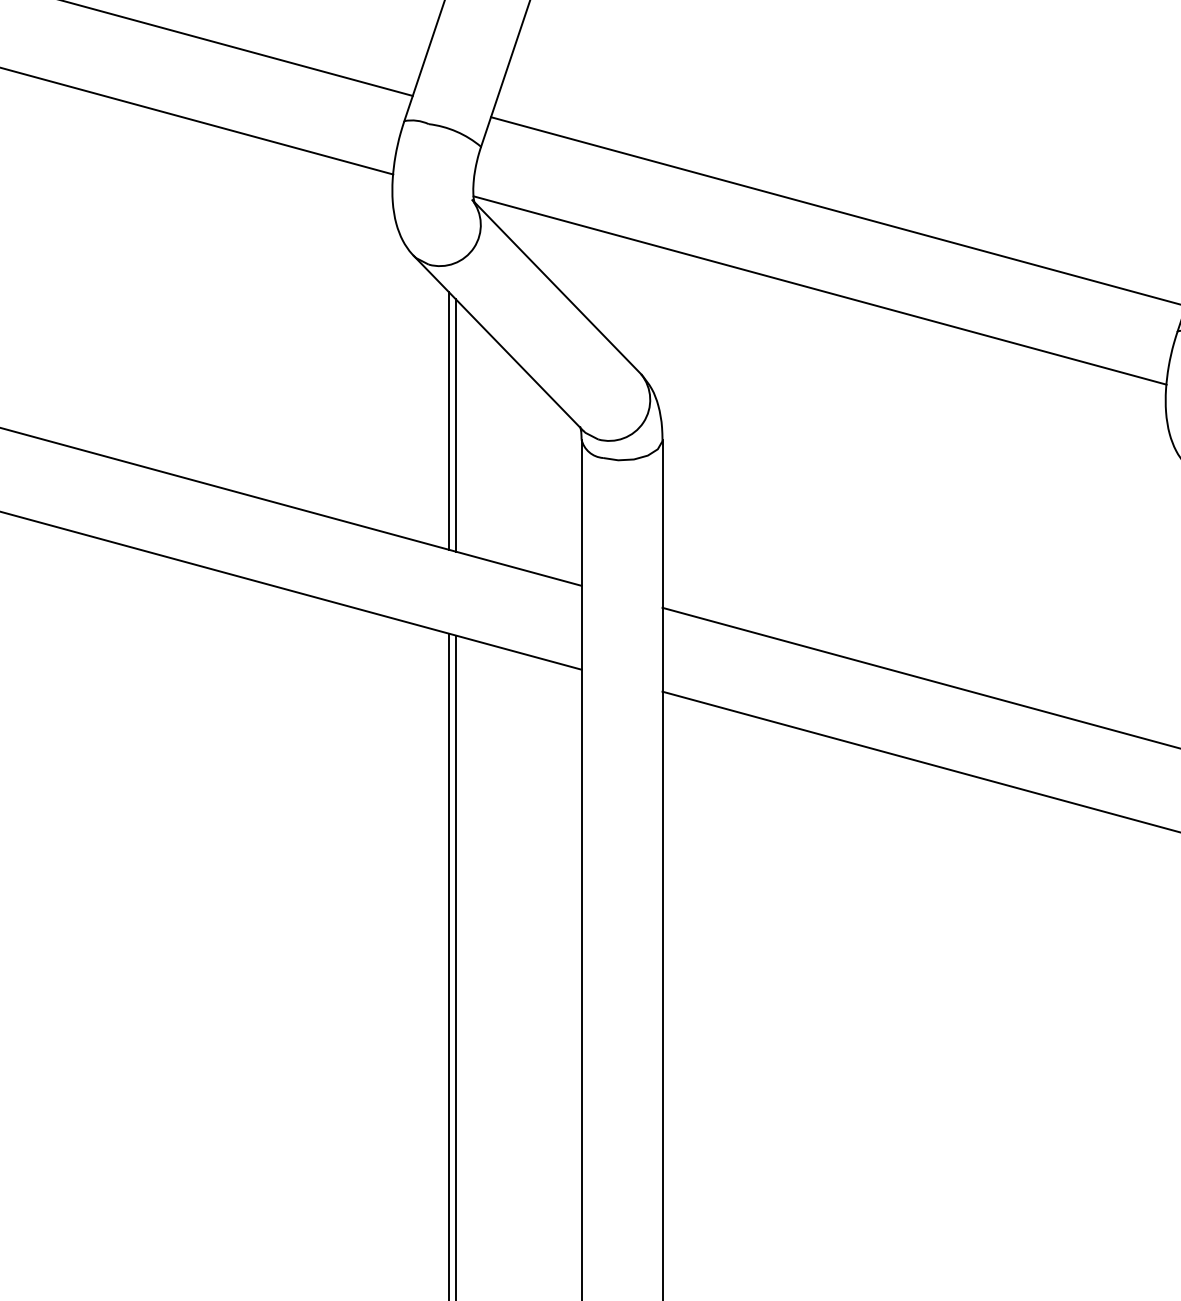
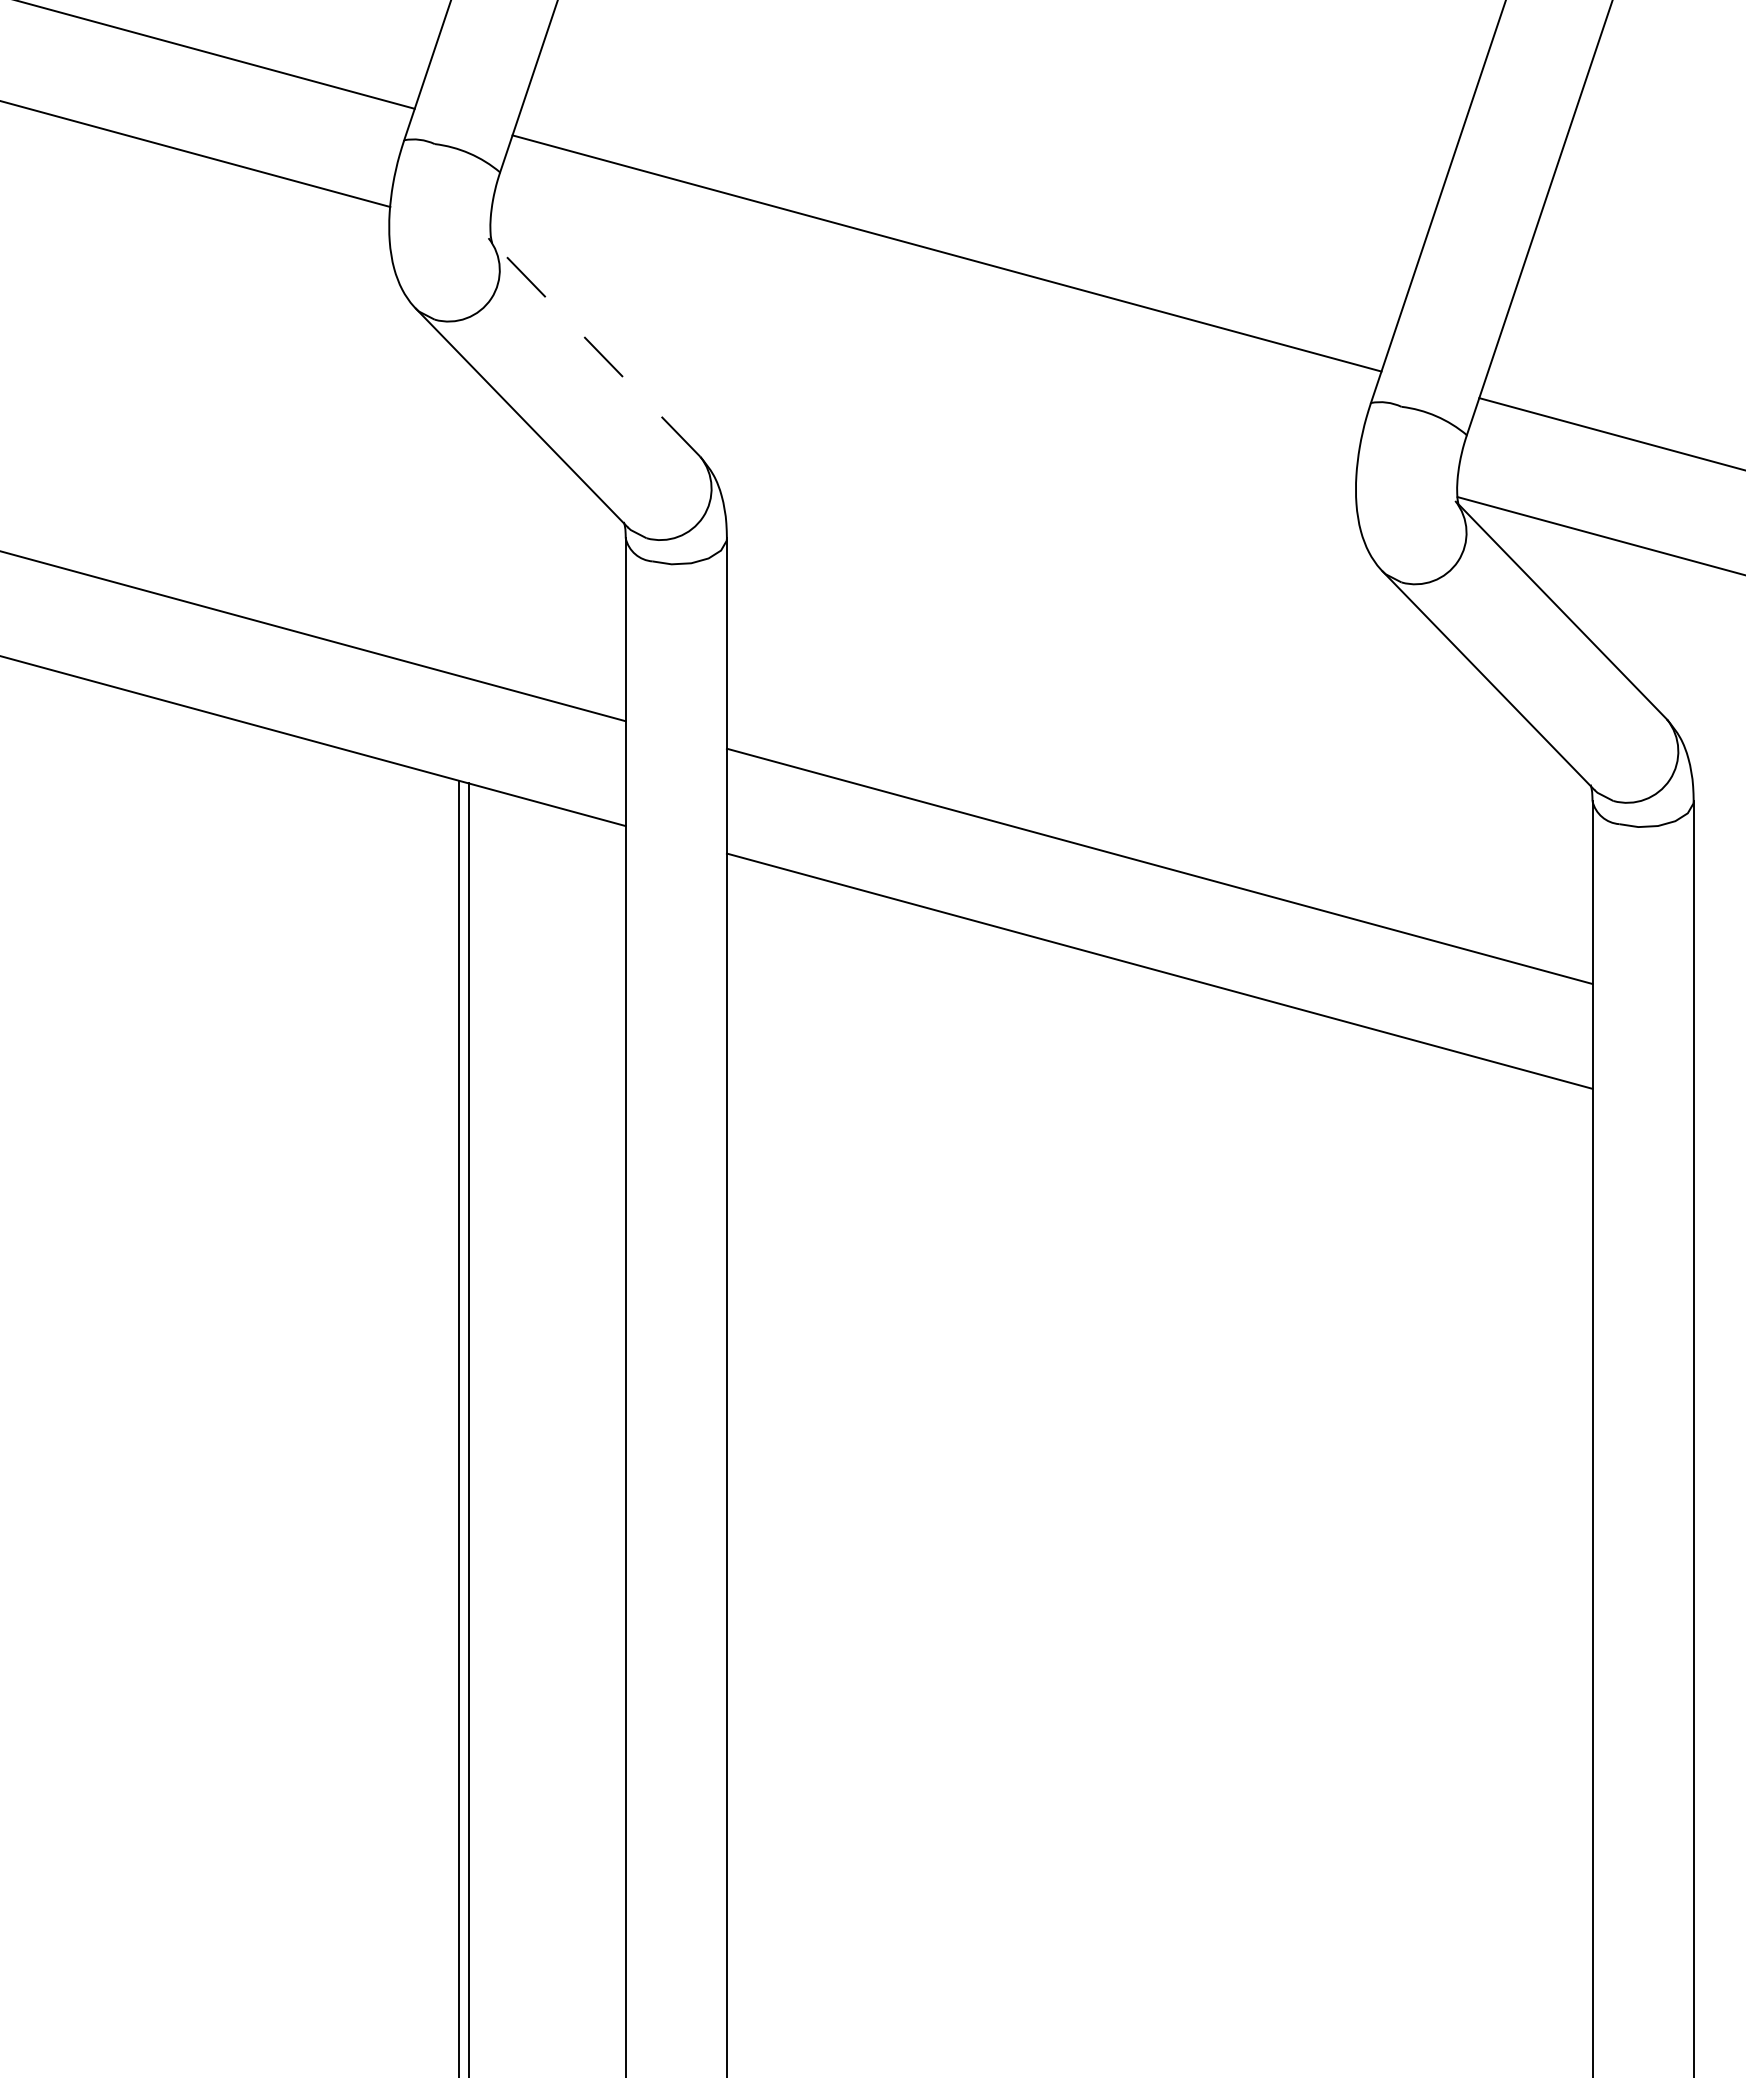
line: (558, 288) -> (596, 349), solid -> dashed
line: (819, 290) -> (923, 351), removed
line: (448, 420) -> (459, 514), removed
line: (455, 425) -> (468, 520), removed

